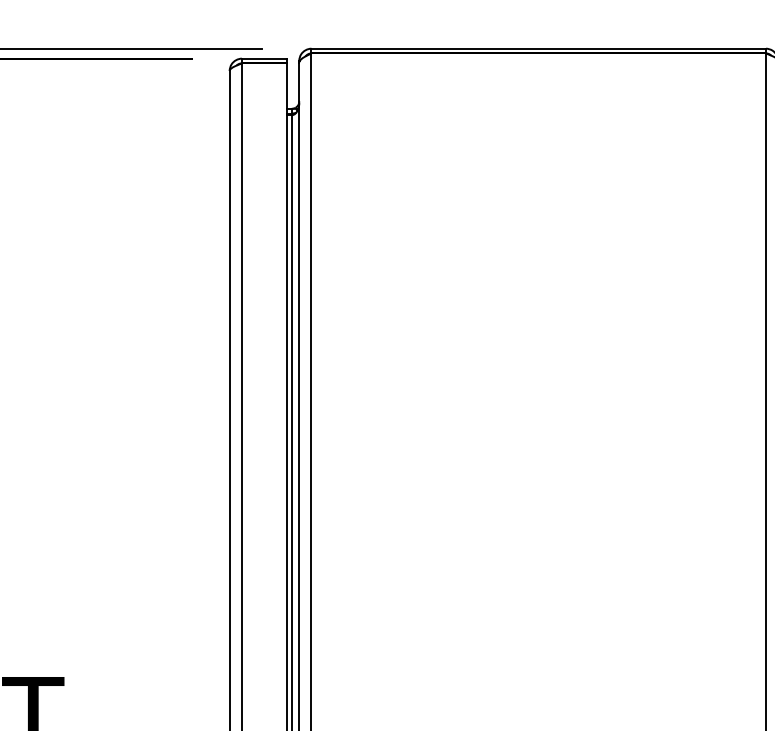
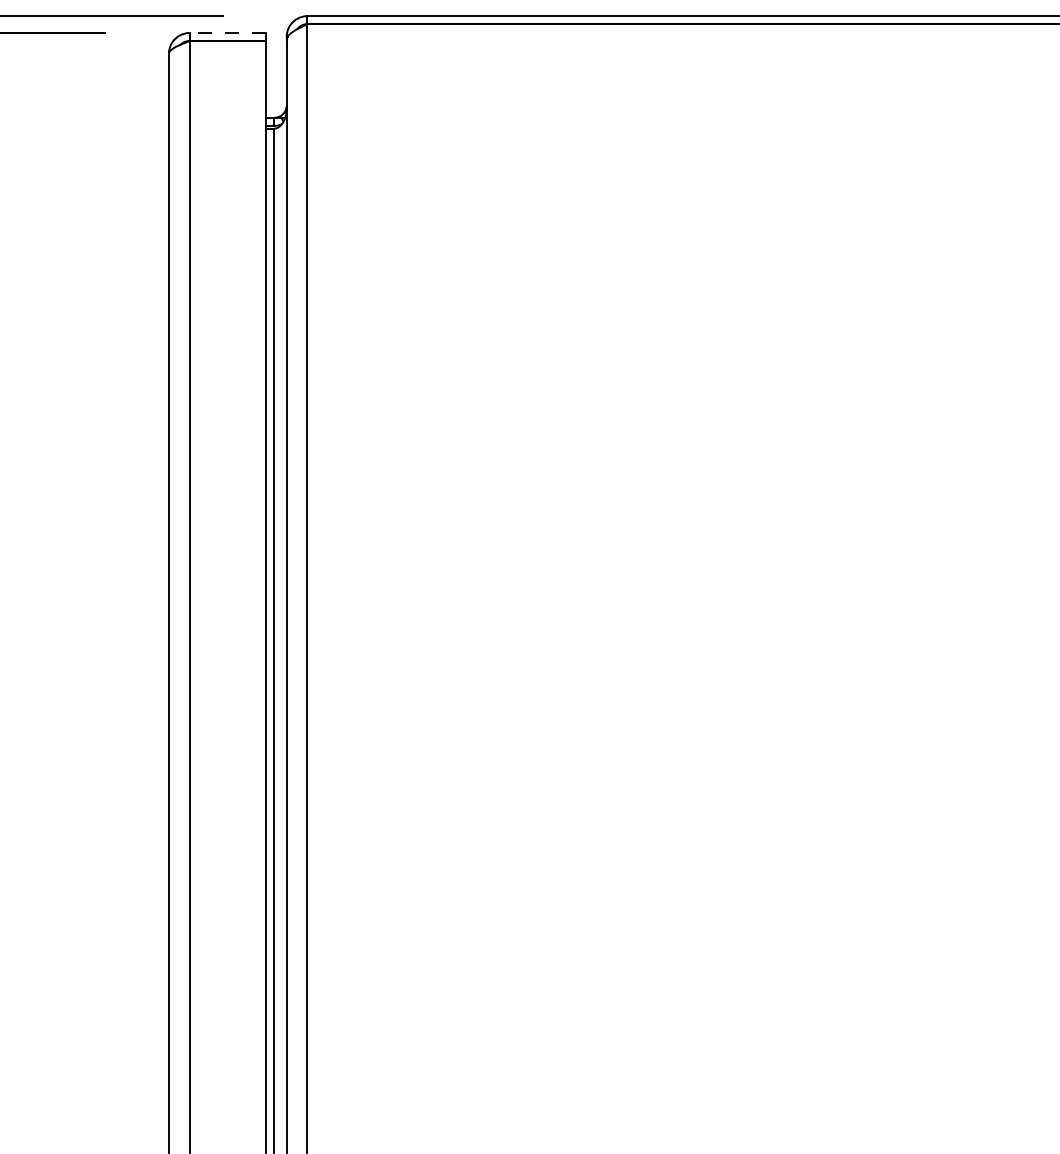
line: (263, 58) -> (226, 32), solid -> dashed

